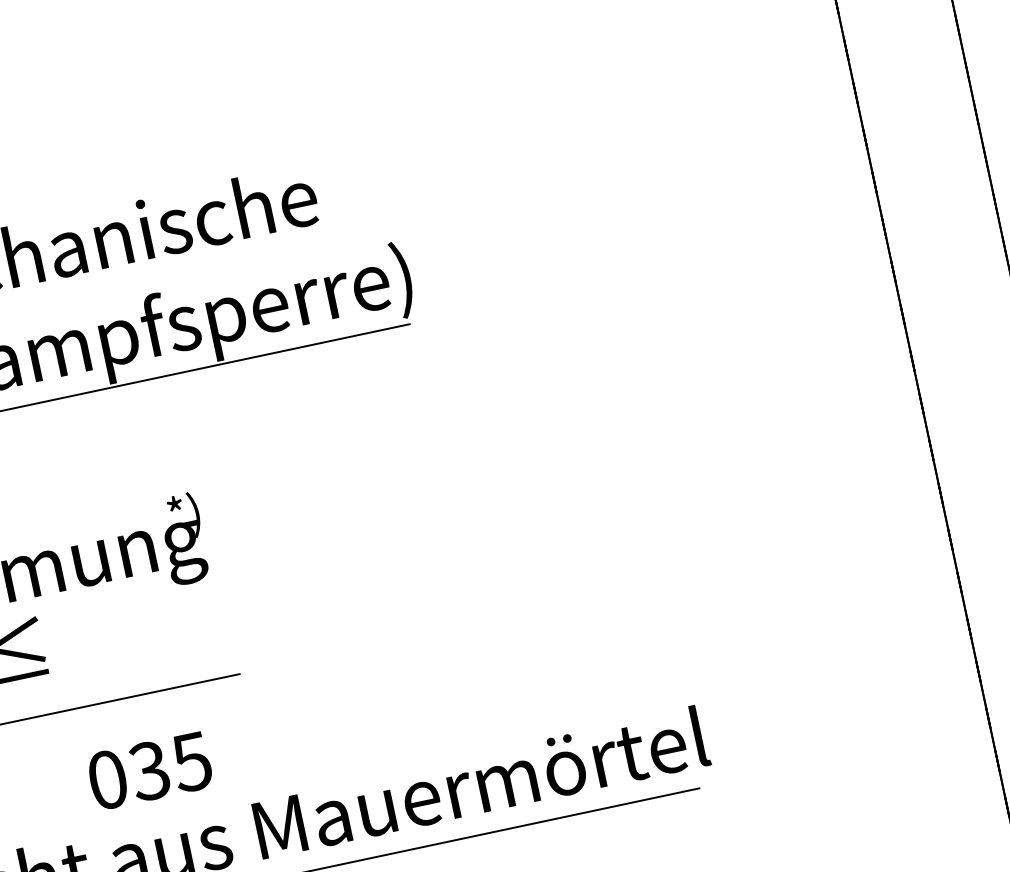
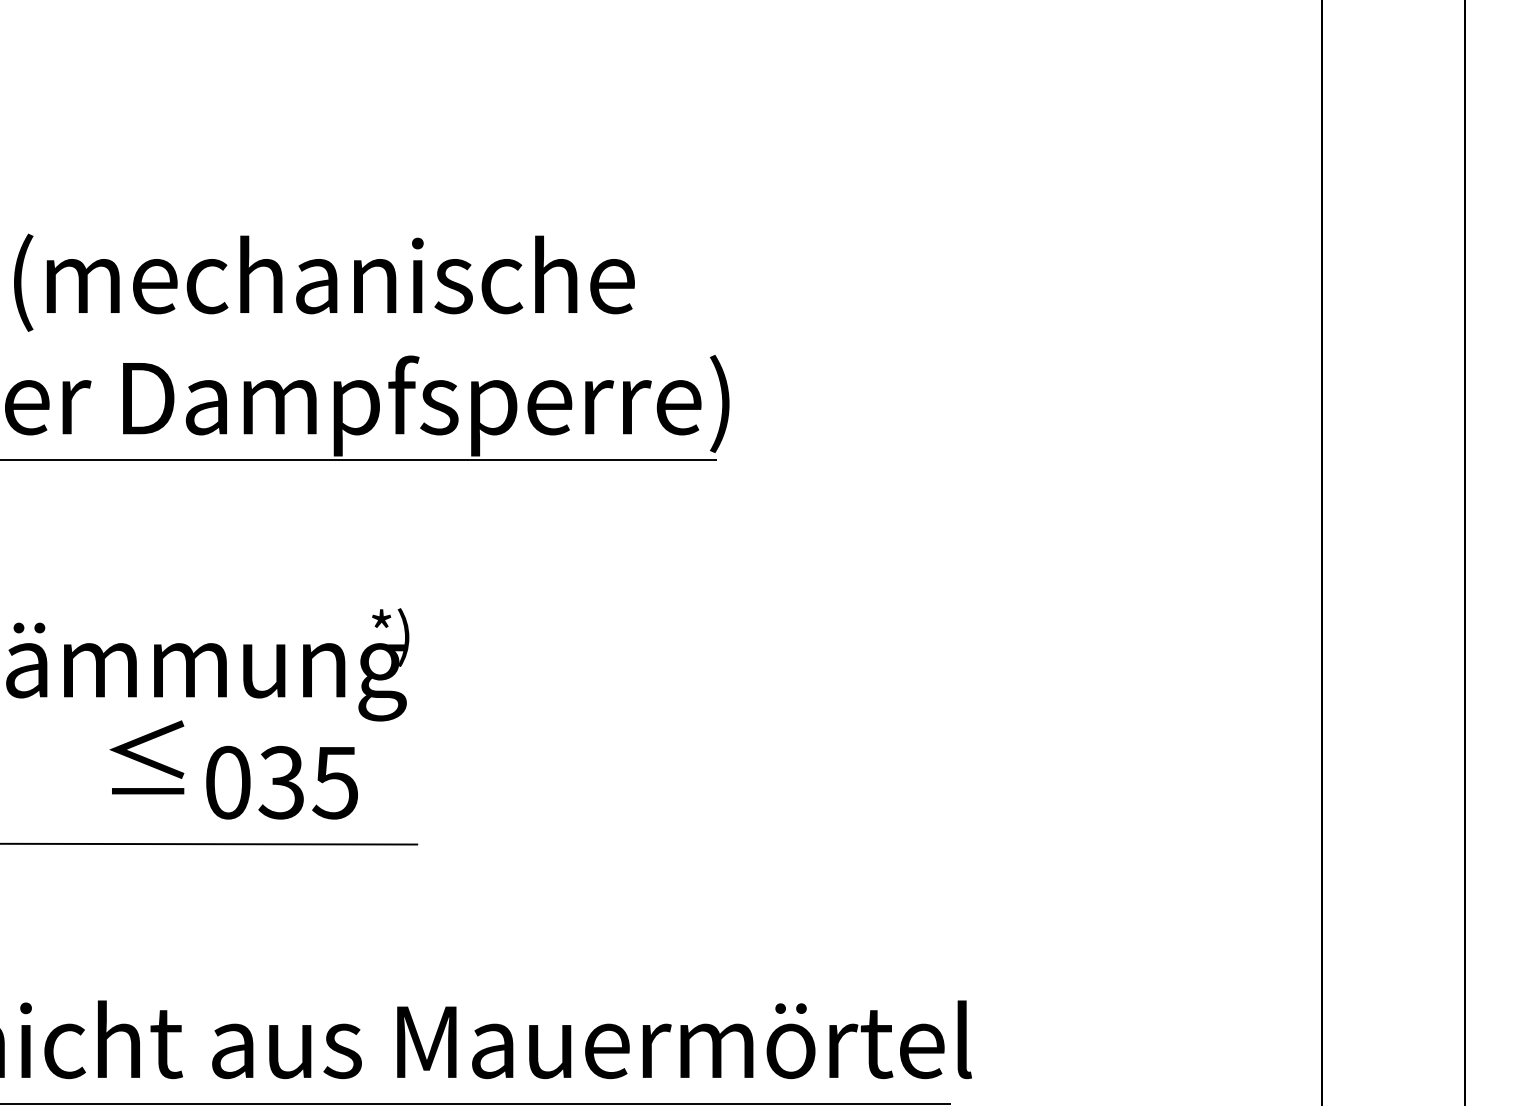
text: (149, 770) -> (281, 782), moved

